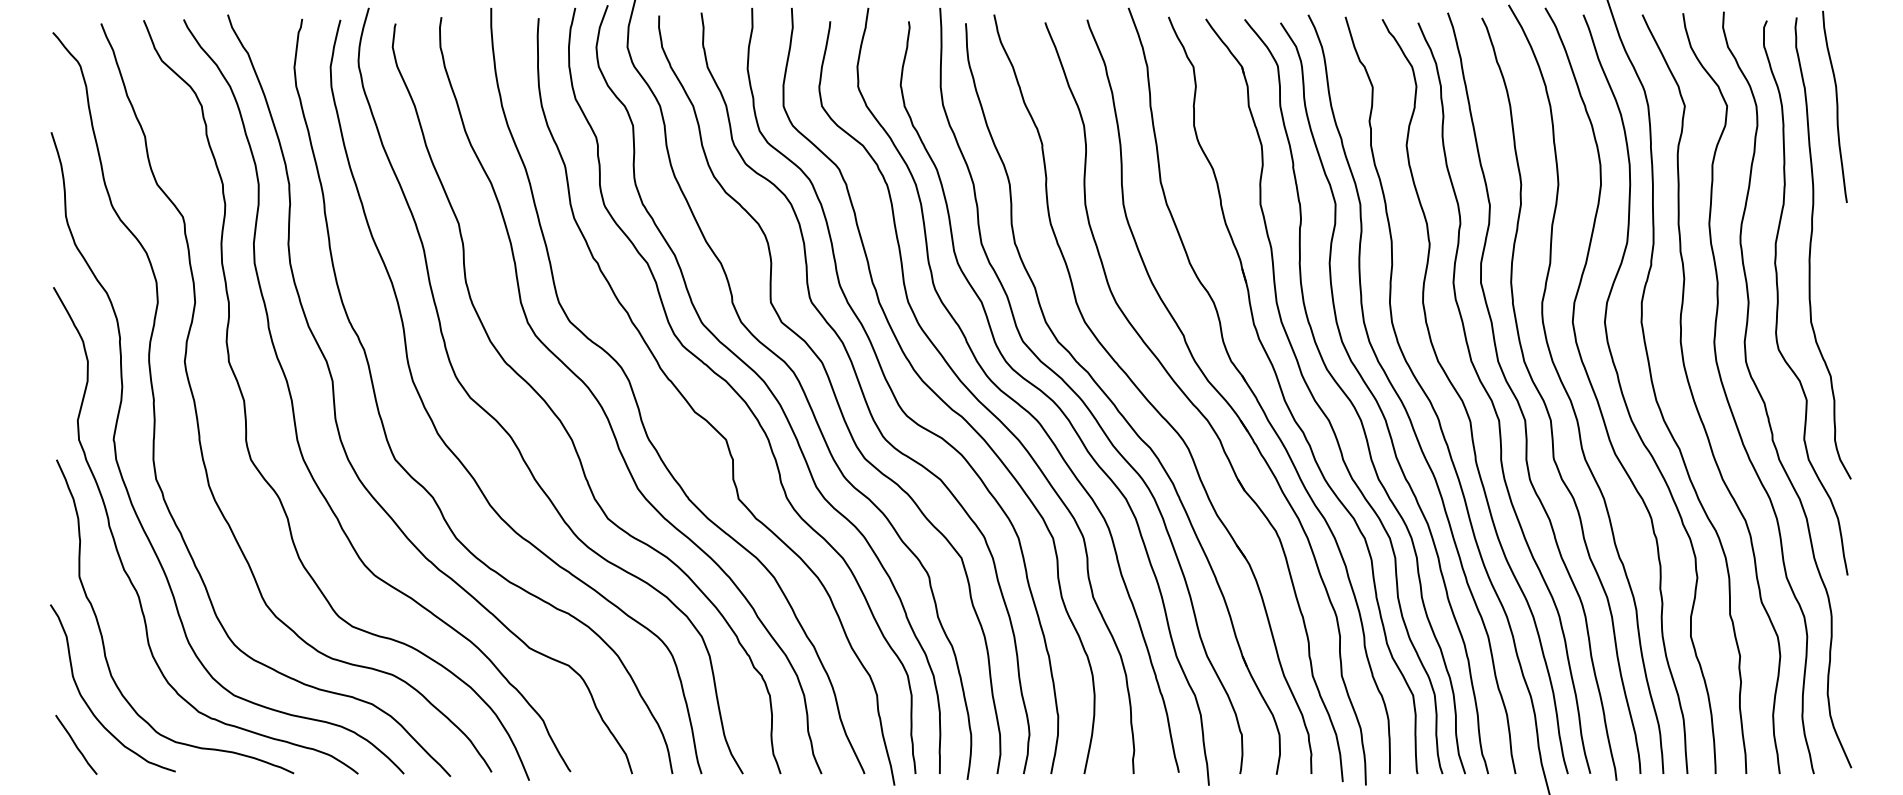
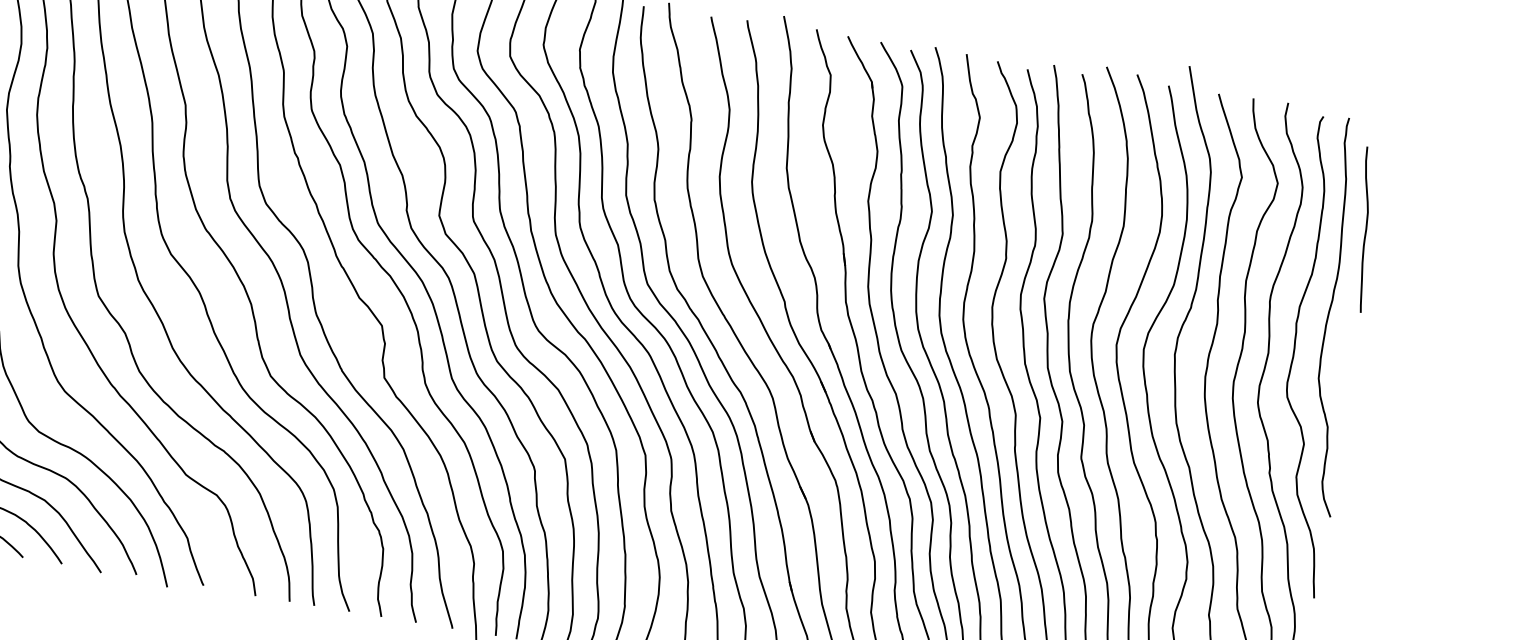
curve: (1836, 106) -> (1365, 229), moved

